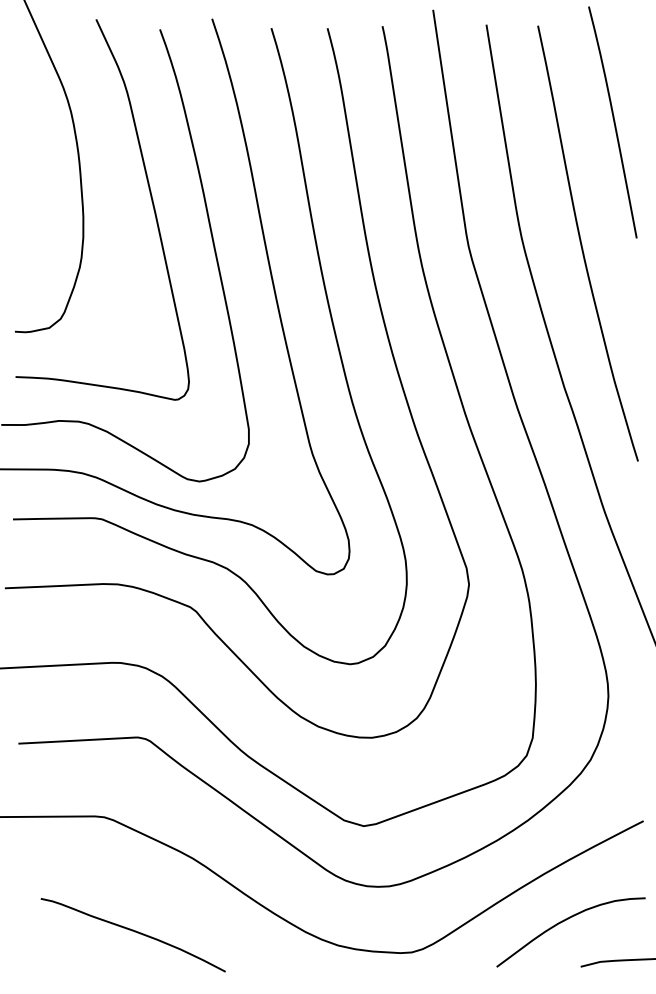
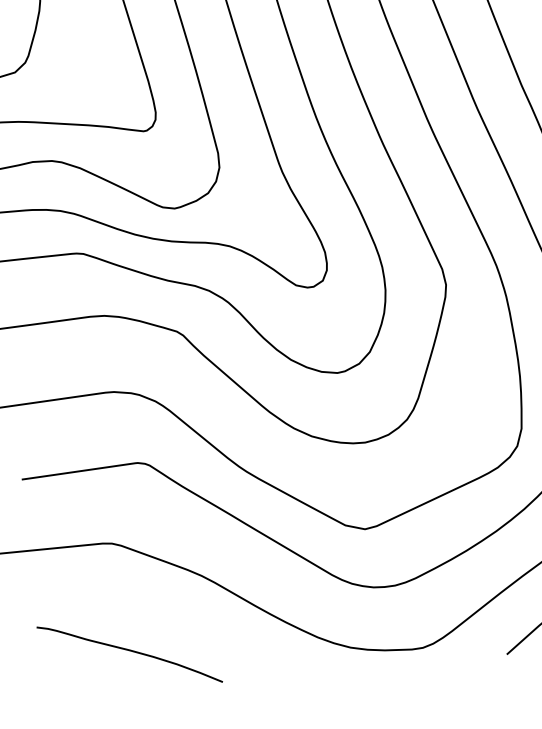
curve: (134, 932) -> (130, 651), moved

